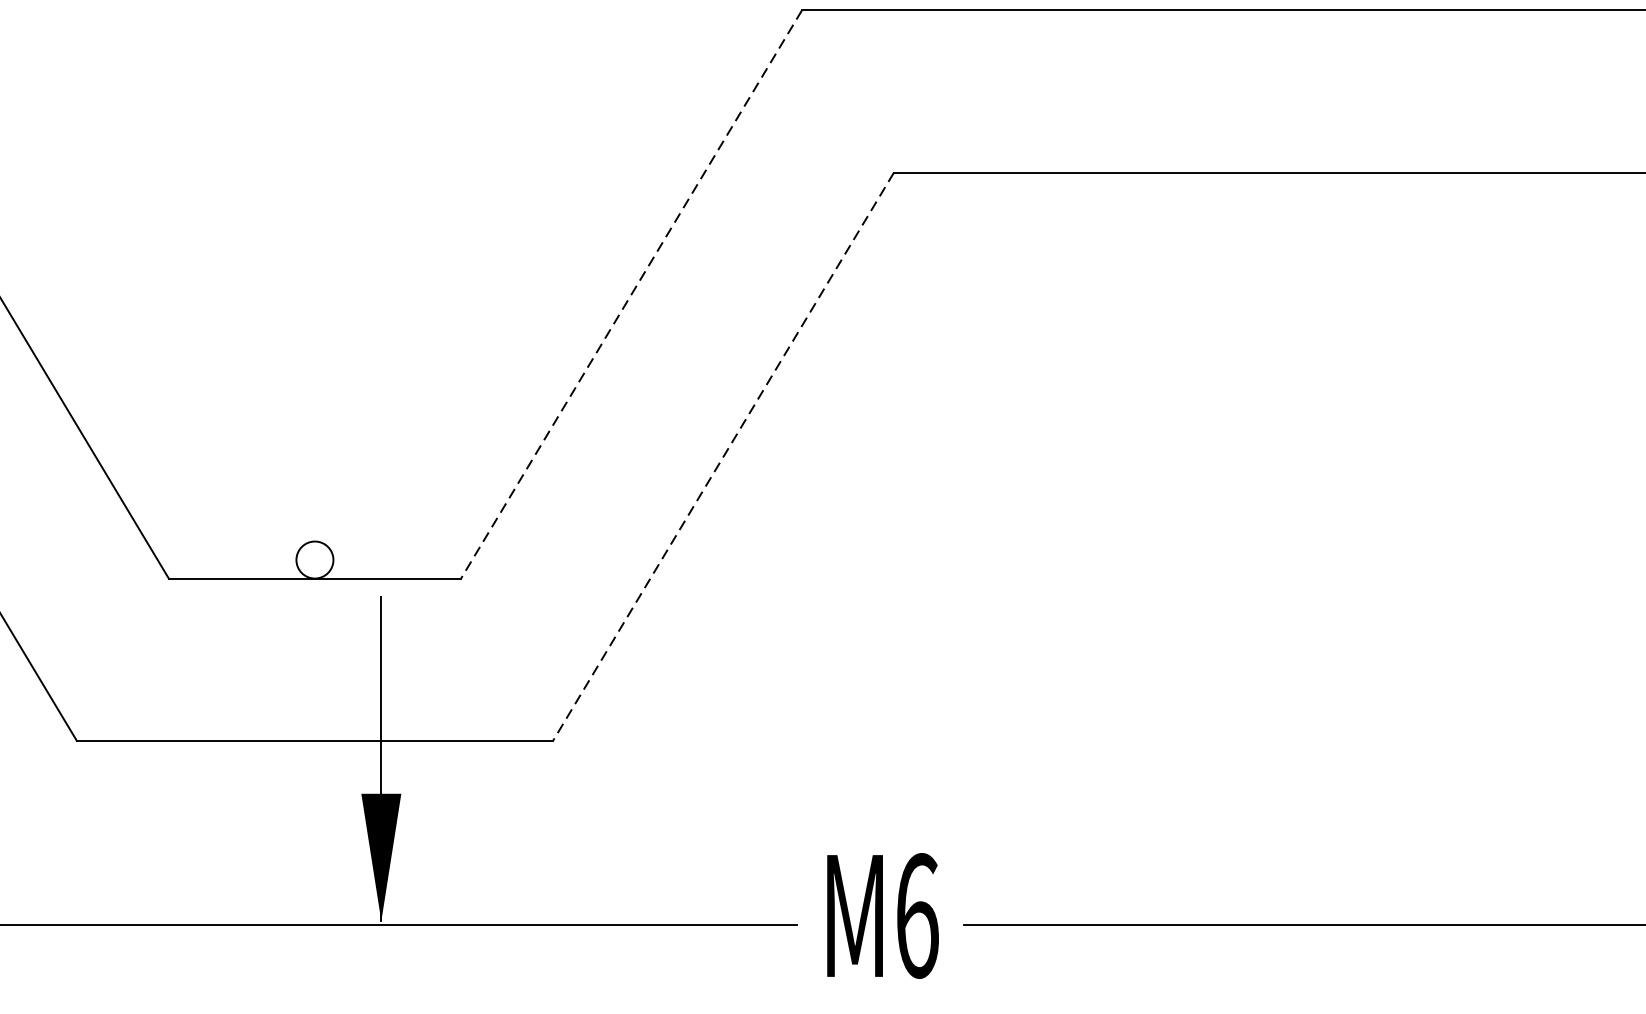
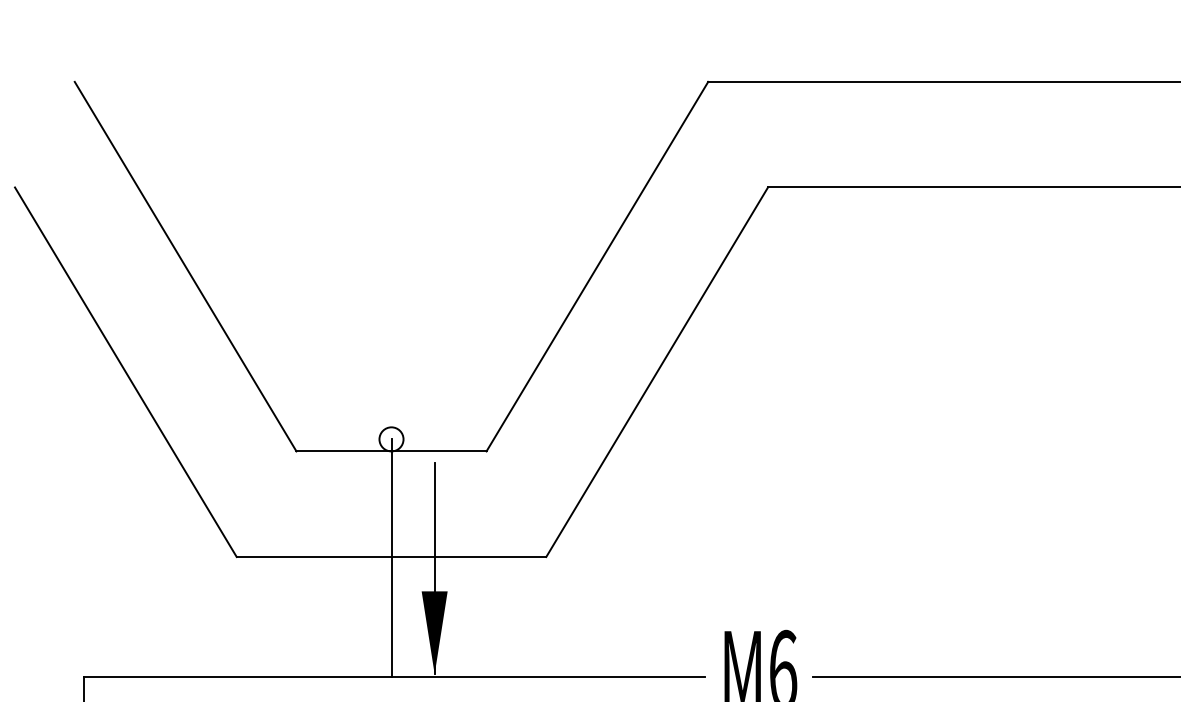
line: (631, 295) -> (597, 267), dashed -> solid
line: (722, 457) -> (656, 372), dashed -> solid
line: (314, 741) -> (391, 557), added

